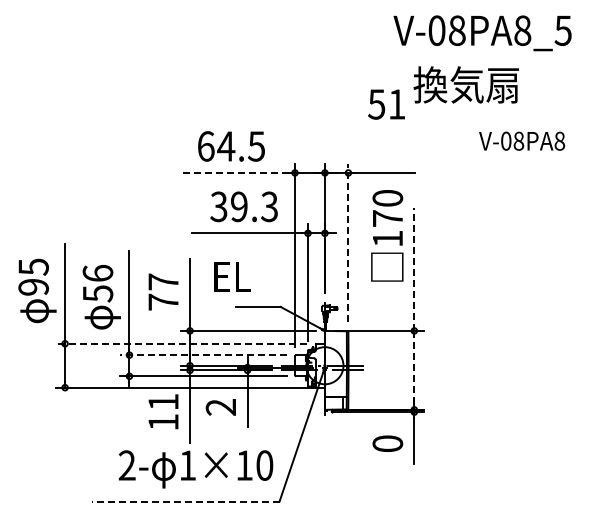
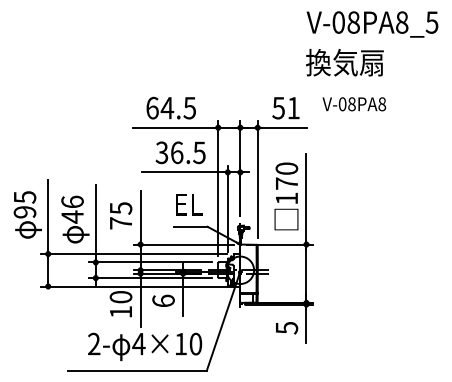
text: (482, 33) -> (372, 24), moved
text: (386, 104) -> (285, 108), moved
text: (522, 140) -> (354, 103), moved
line: (233, 172) -> (172, 127), dashed -> solid
text: (254, 206) -> (188, 152), 39.3 -> 36.5
text: (387, 235) -> (286, 196), moved
line: (348, 242) -> (257, 179), dashed -> solid
line: (414, 269) -> (306, 199), dashed -> solid
text: (232, 276) -> (189, 204), moved
text: (163, 281) -> (121, 208), 77 -> 75
text: (98, 293) -> (72, 216), 56 -> 46
line: (181, 343) -> (134, 253), dashed -> solid
line: (203, 355) -> (150, 262), dashed -> solid
line: (414, 370) -> (306, 273), dashed -> solid
text: (163, 401) -> (121, 296), 11 -> 10
text: (220, 406) -> (163, 300), 2 -> 6
text: (387, 443) -> (286, 327), 0 -> 5
text: (187, 465) -> (138, 344), 1×10 -> 4×10
line: (185, 501) -> (137, 370), dashed -> solid

